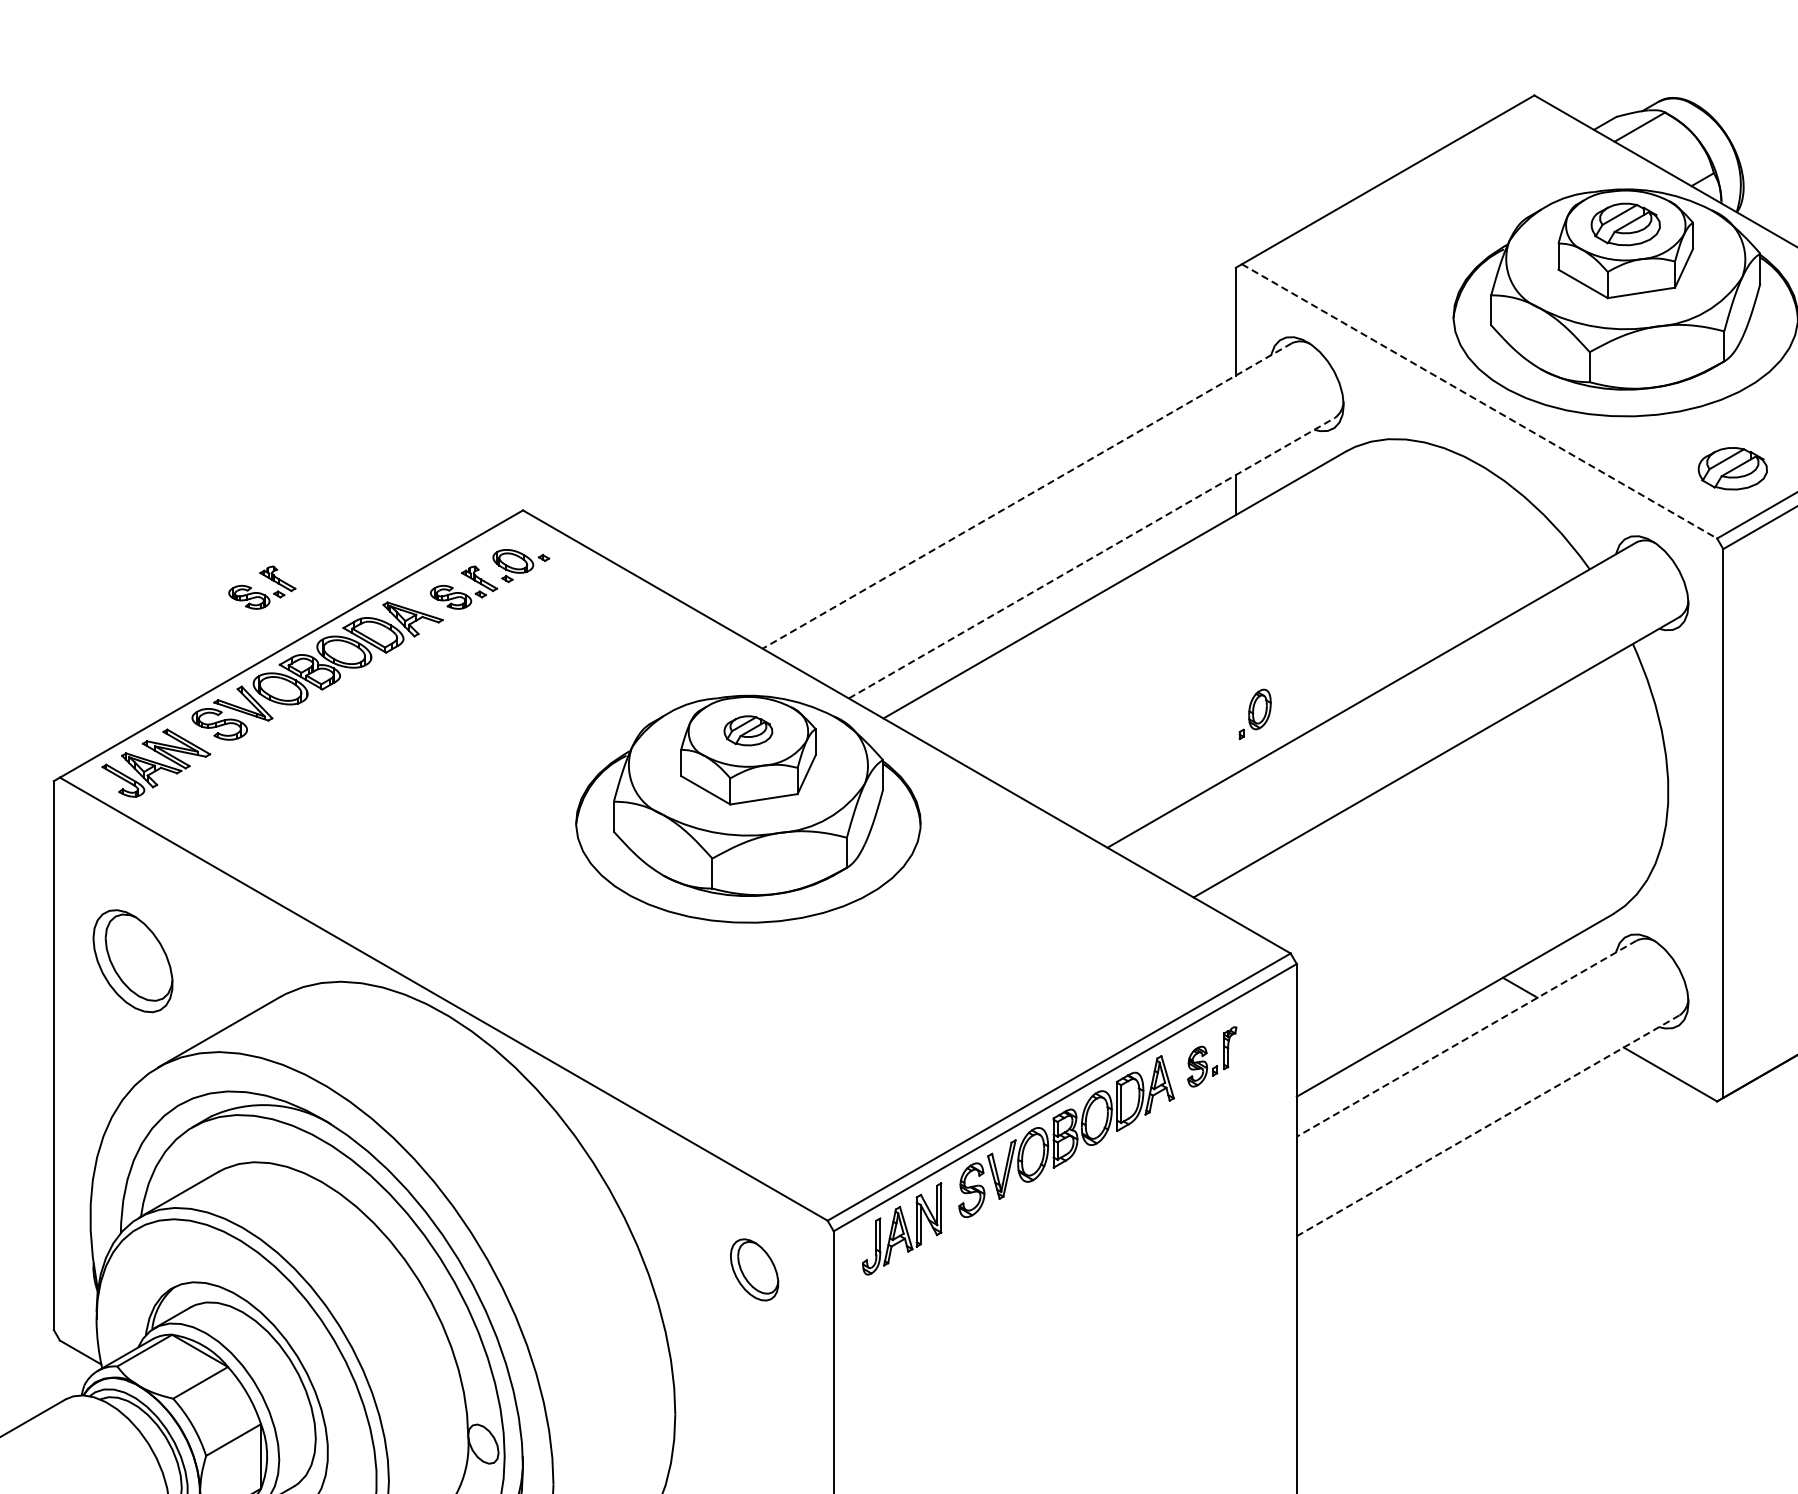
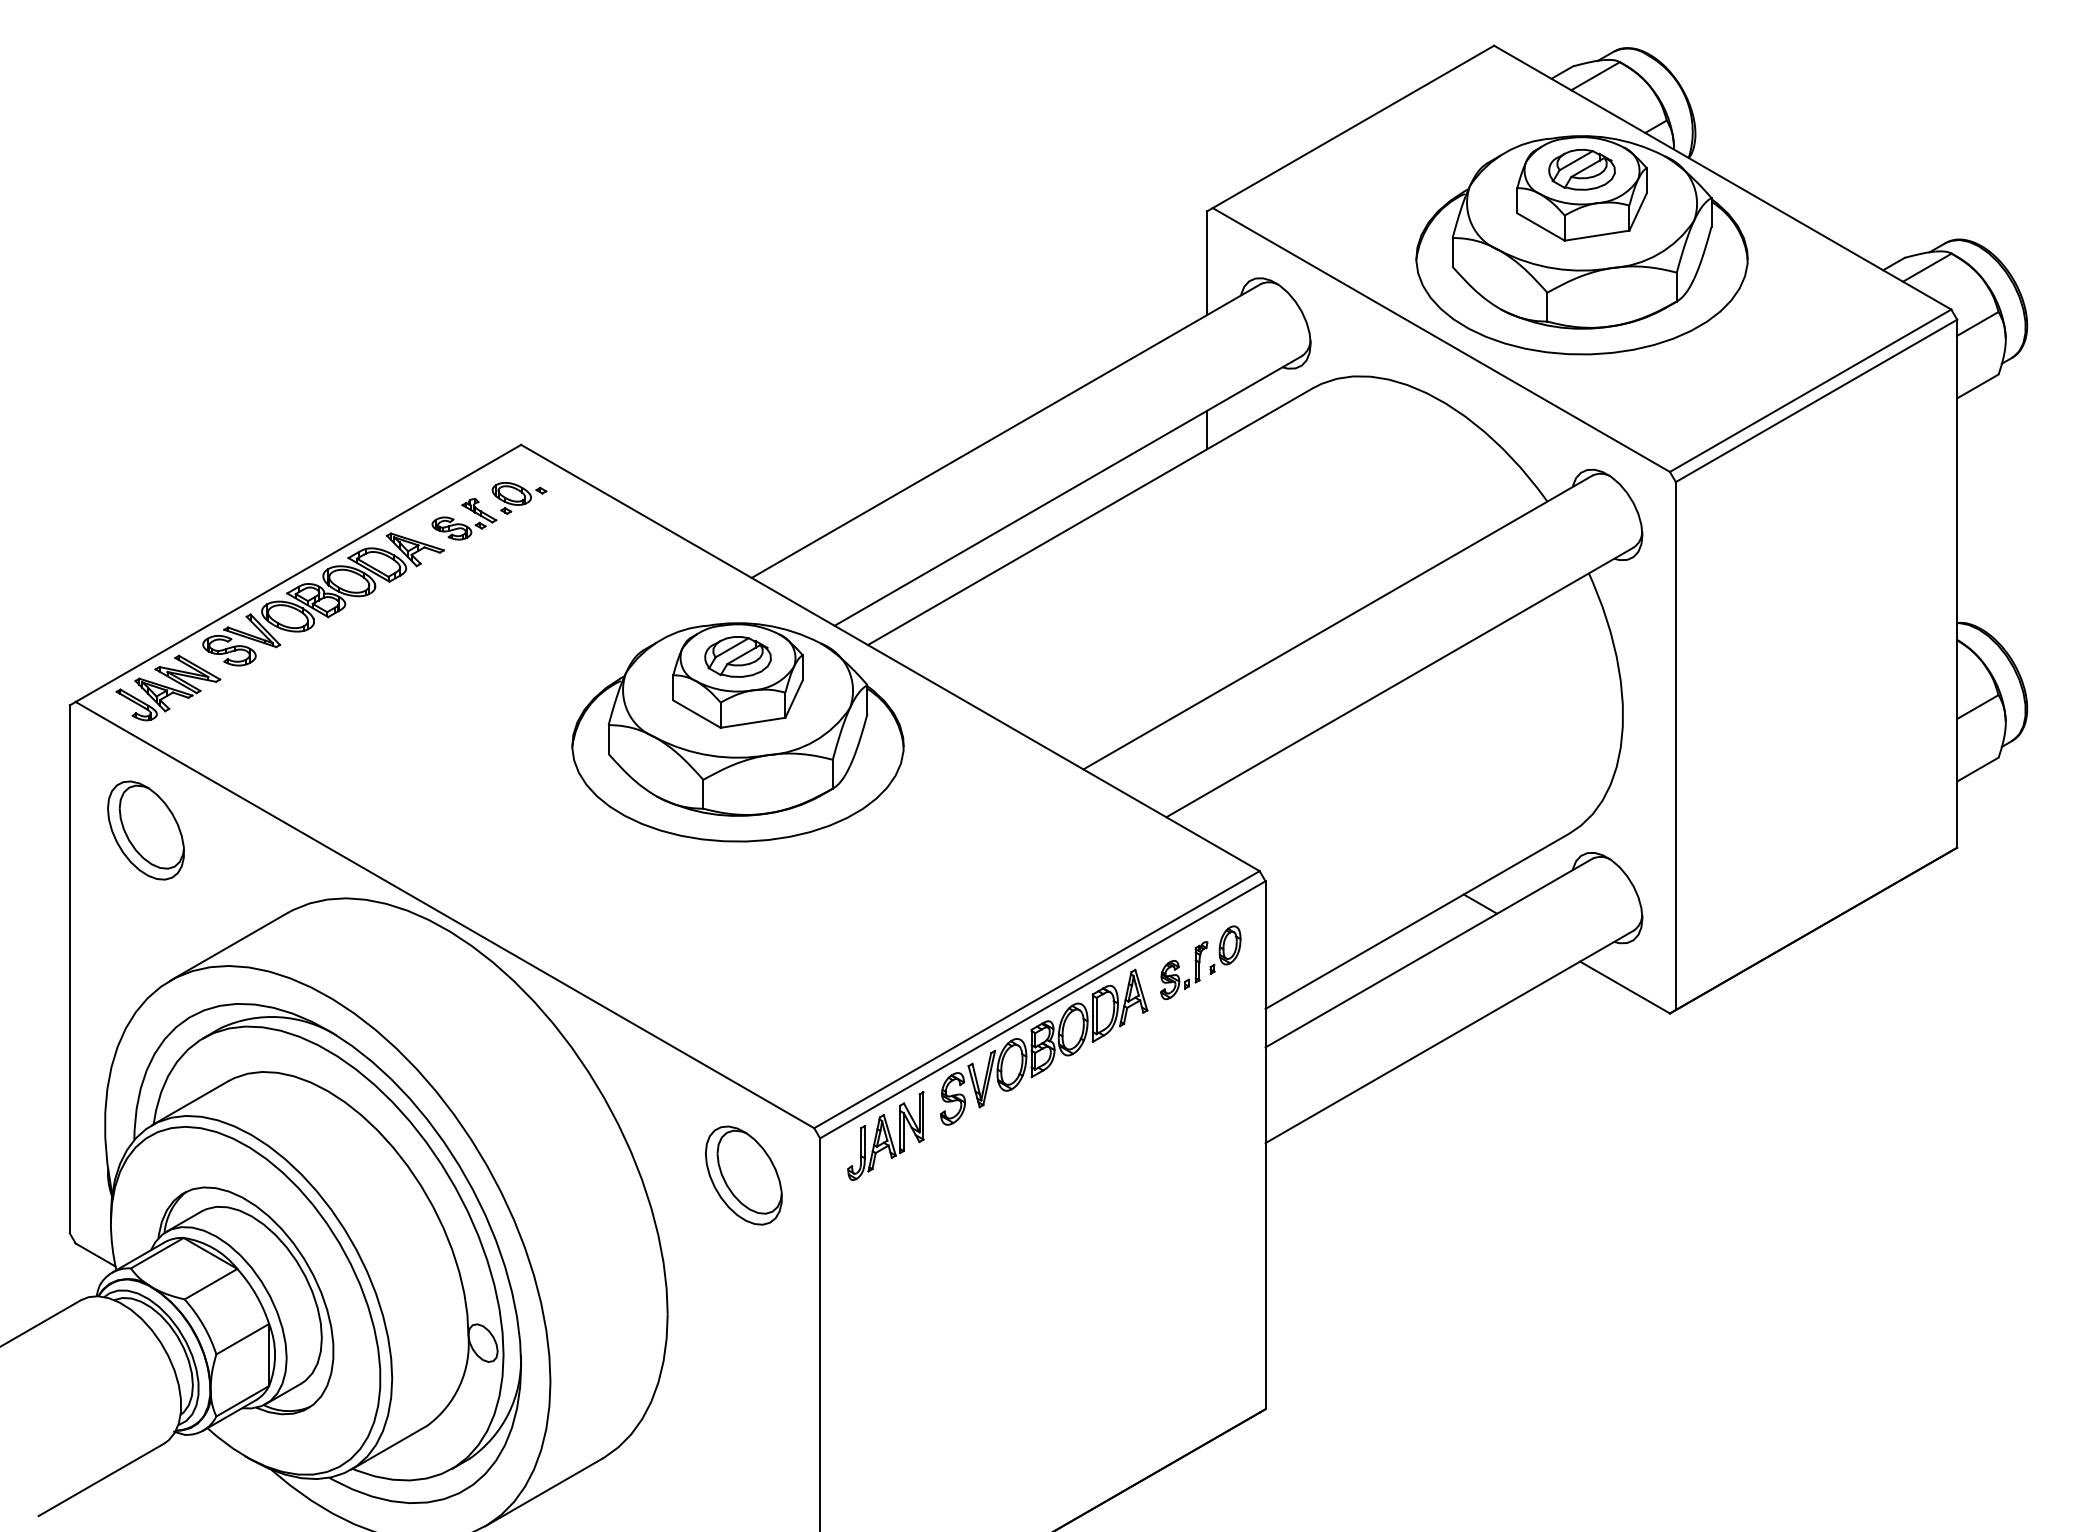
line: (1479, 401) -> (1441, 340), dashed -> solid
part: (1732, 468) -> (1684, 404), removed
line: (1027, 496) -> (1006, 431), dashed -> solid
line: (1091, 557) -> (1068, 490), dashed -> solid
part: (262, 587) -> (270, 519), removed
part: (1255, 713) -> (1225, 949), moved
part: (747, 730) -> (737, 656), size x1.43
part: (132, 961) -> (145, 830), moved
line: (1466, 1039) -> (1428, 953), dashed -> solid
line: (1488, 1125) -> (1449, 1036), dashed -> solid
part: (754, 1269) -> (743, 1175), size x1.67

